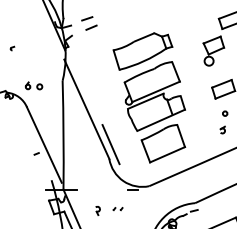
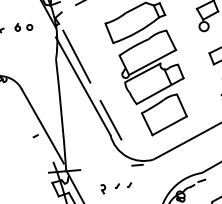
line: (82, 79) -> (76, 56), added
part: (33, 85) -> (23, 26), moved
part: (117, 208) -> (123, 185), size x1.67

